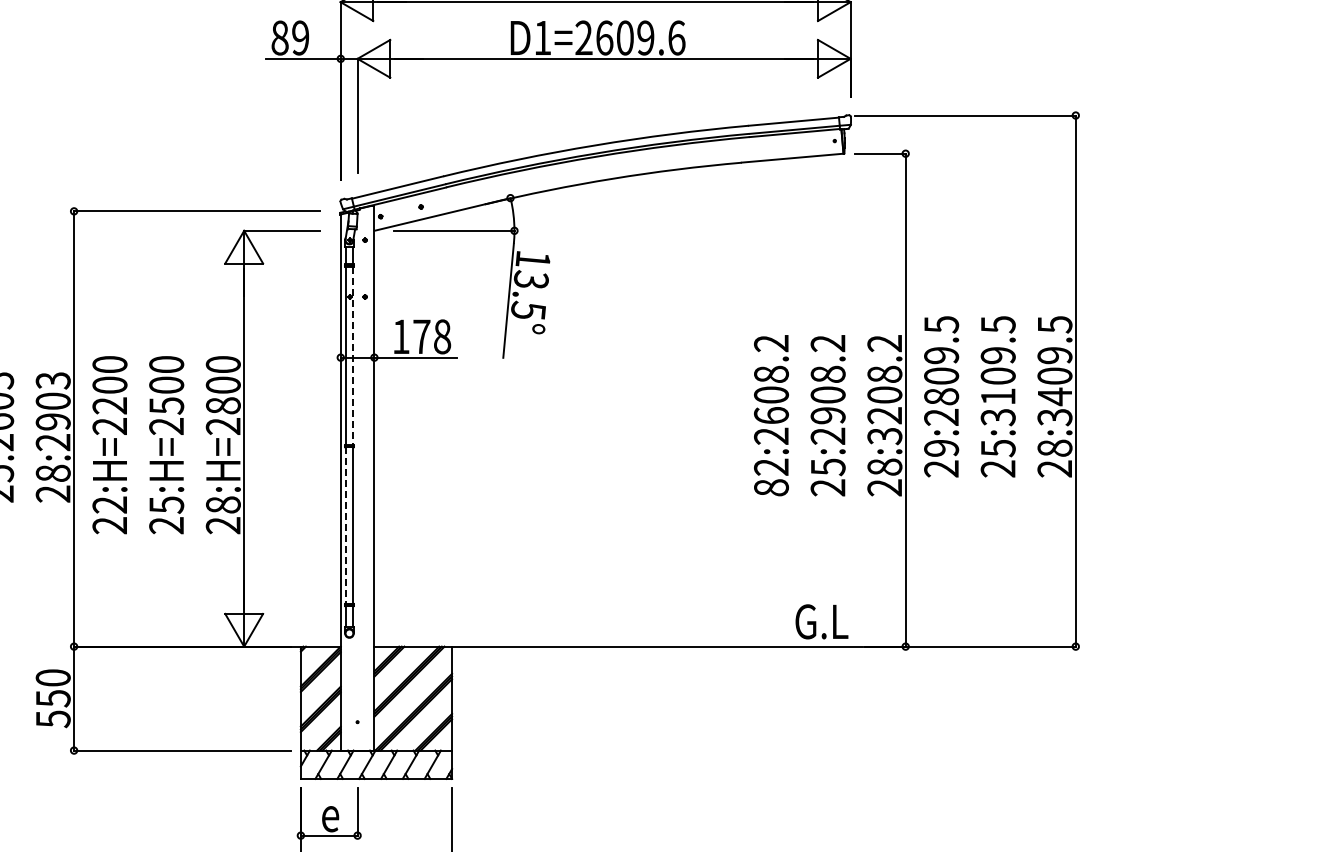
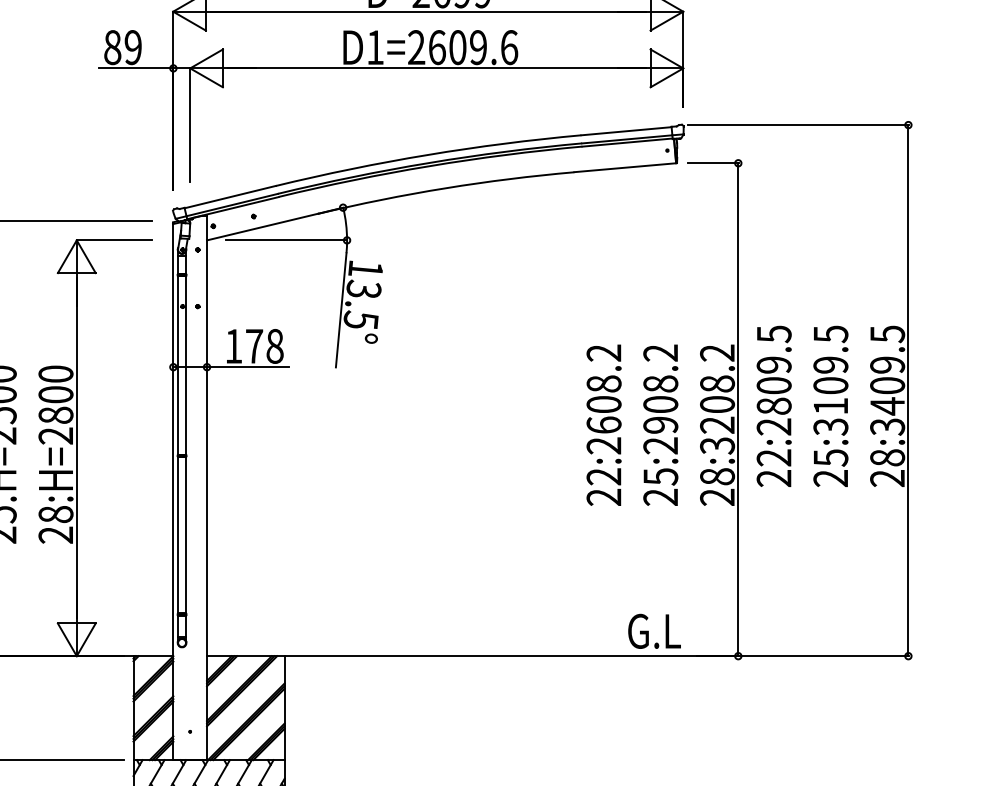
line: (353, 356) -> (186, 366), dashed -> solid
text: (941, 447) -> (774, 457), 29:2809.5 -> 22:2809.5
text: (771, 487) -> (604, 497), 82:2608.2 -> 22:2608.2
line: (345, 526) -> (178, 536), dashed -> solid

